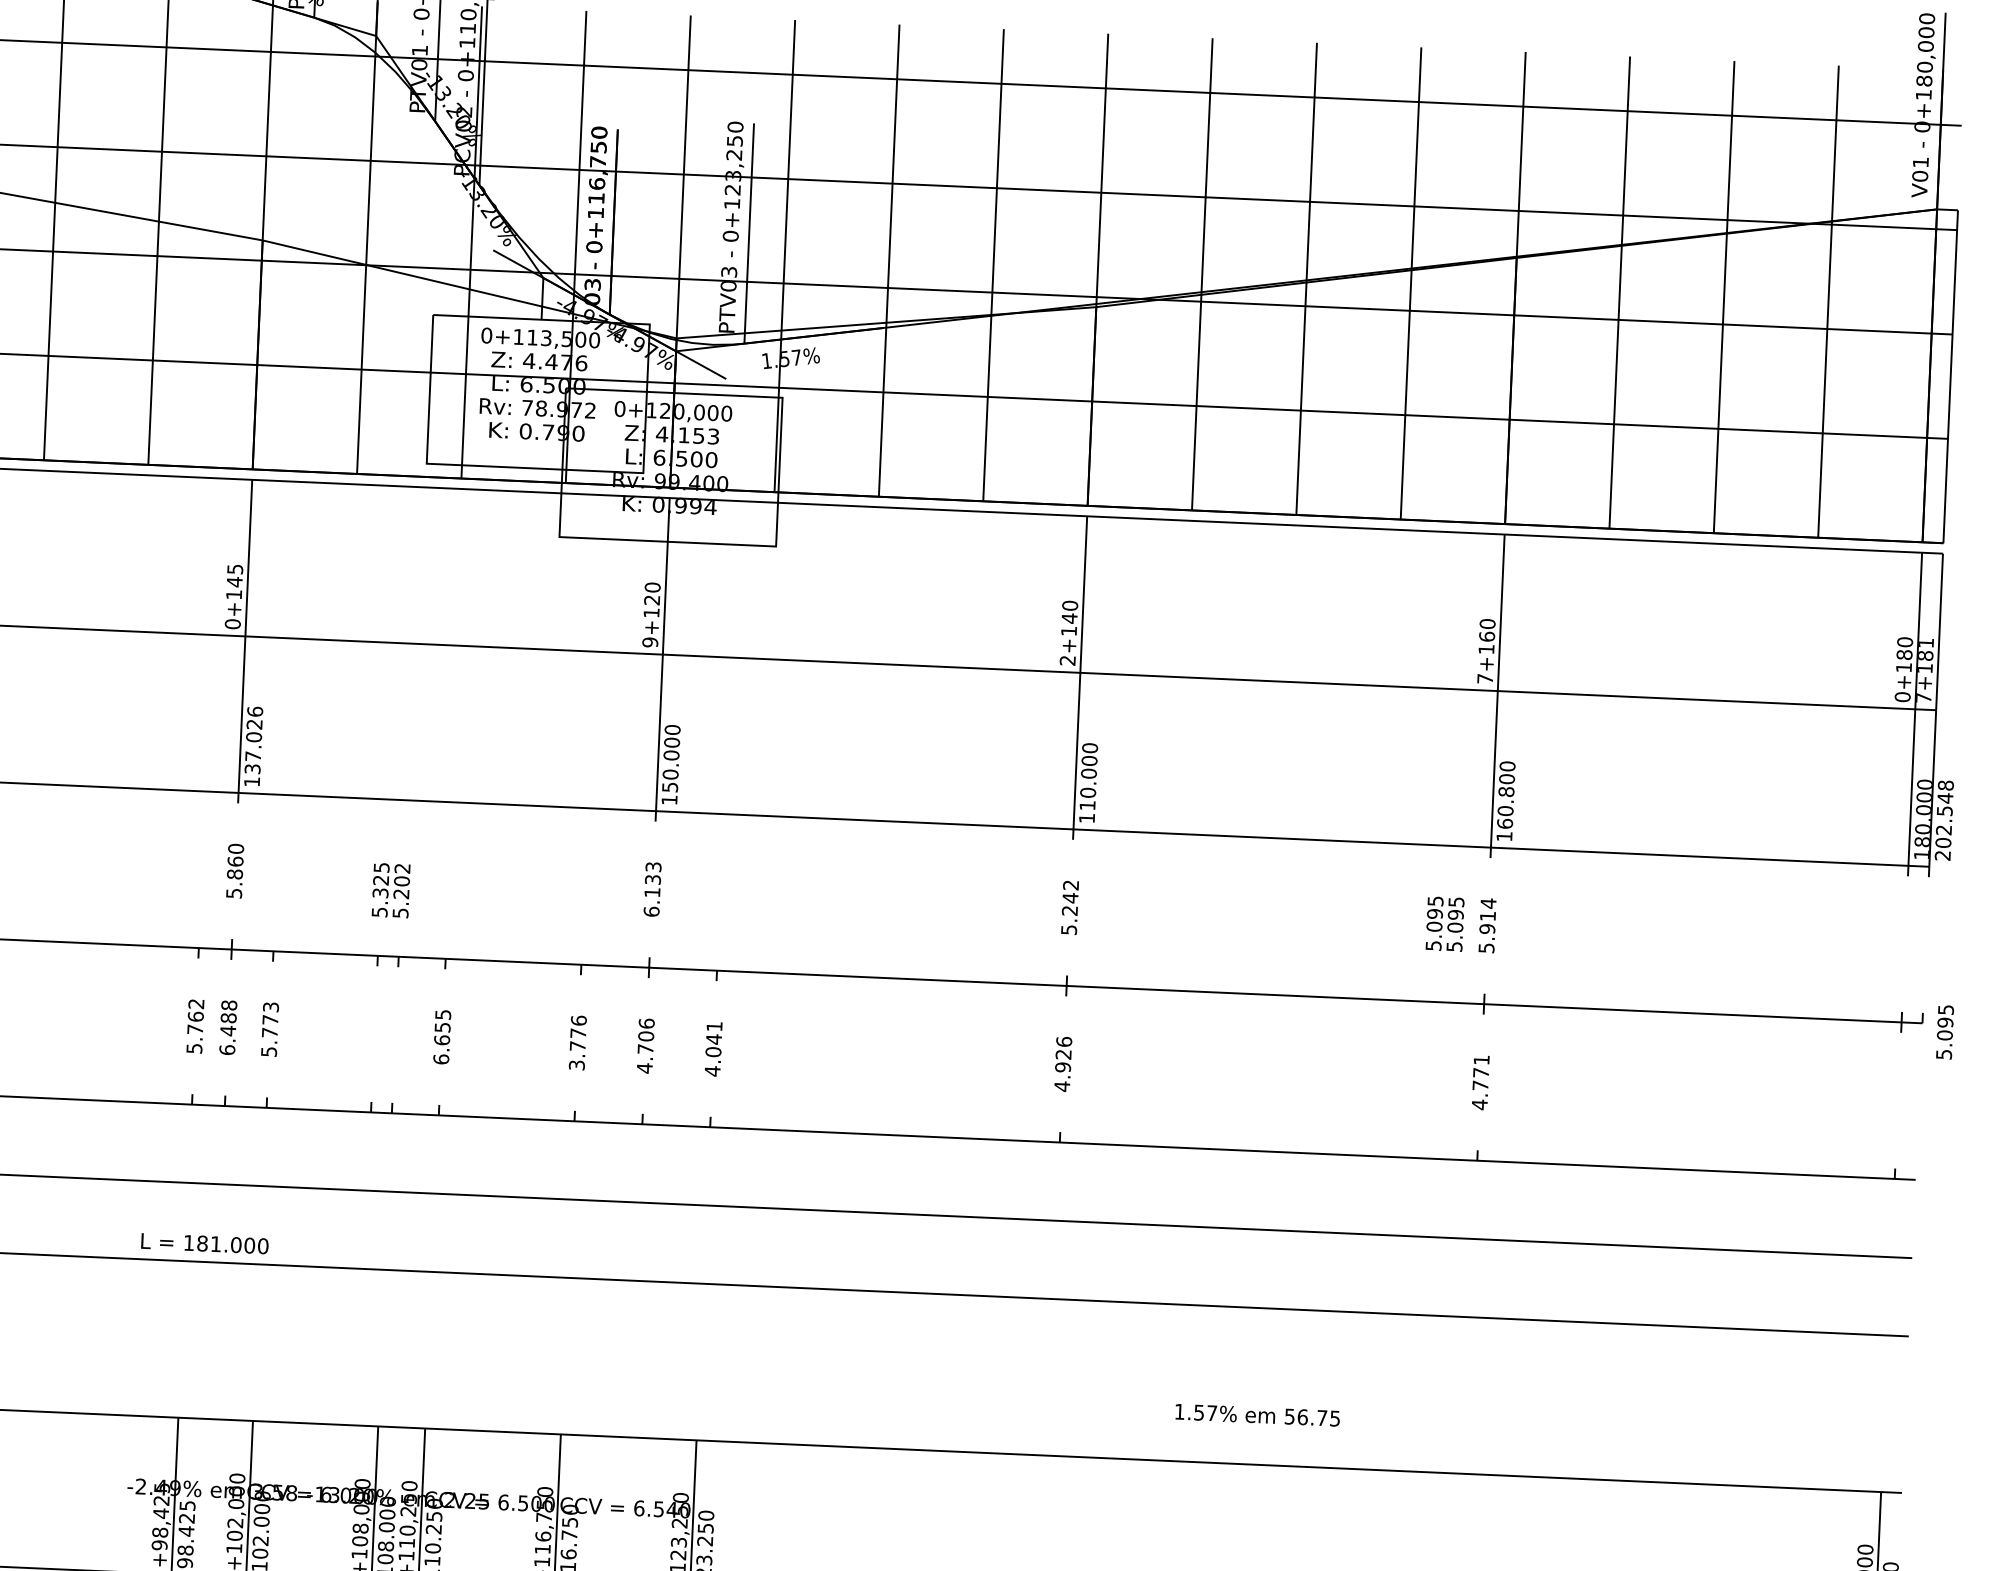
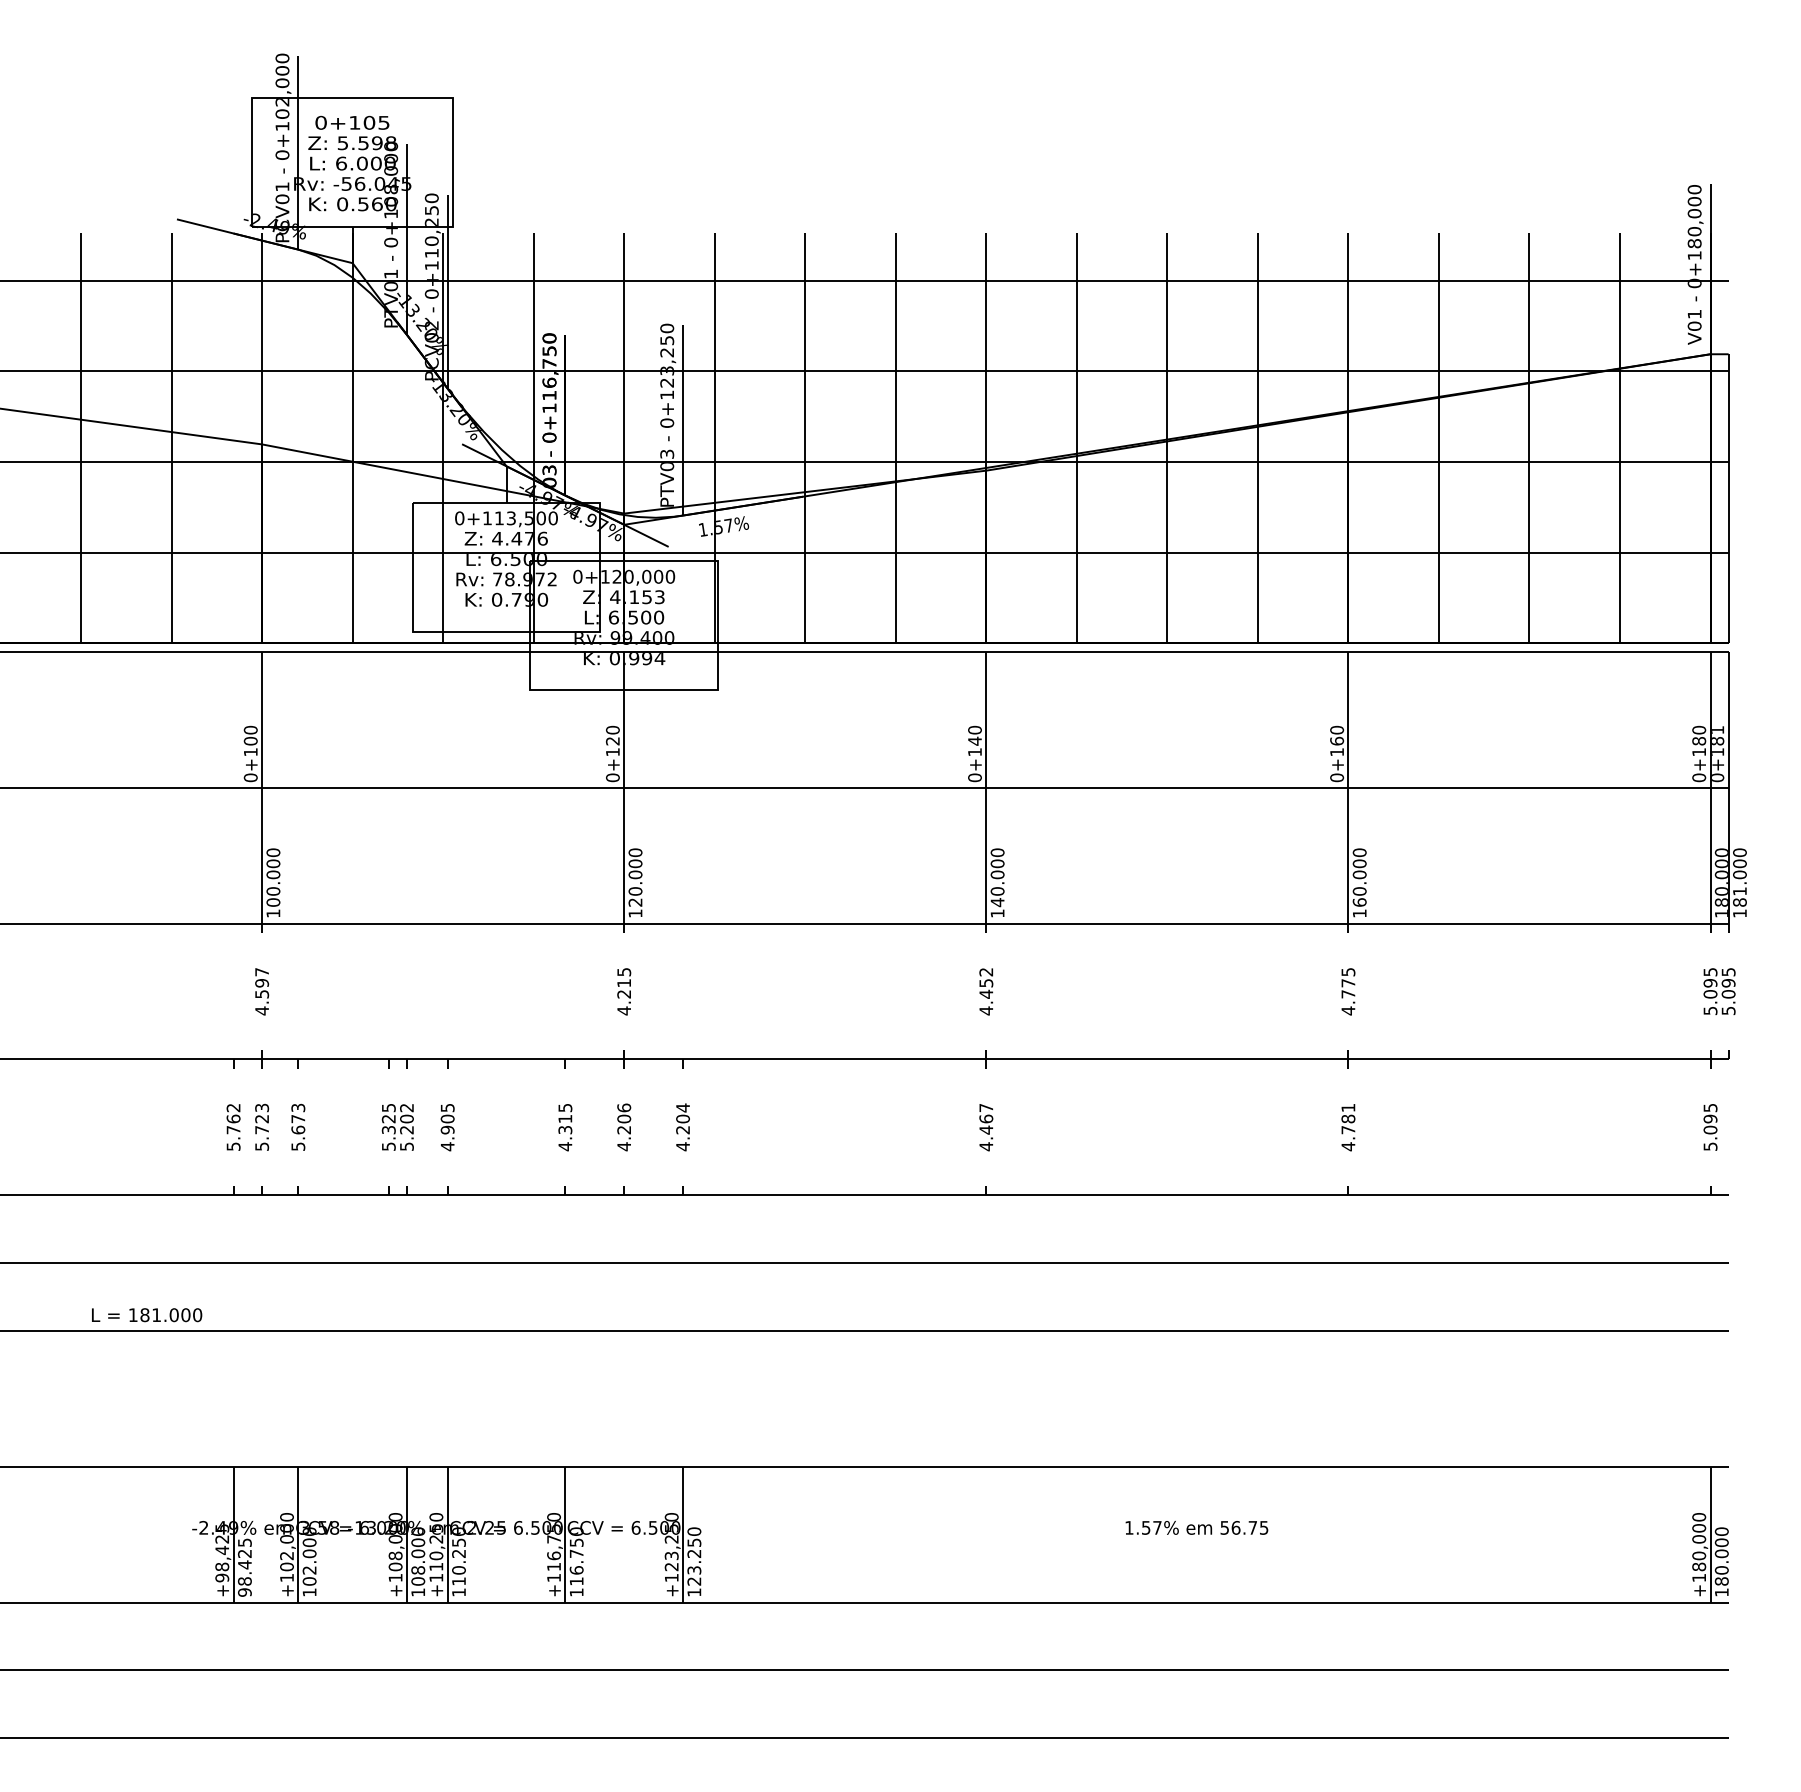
text: (234, 575) -> (250, 735), 0+145 -> 0+100
text: (649, 642) -> (612, 777), 9+120 -> 0+120
text: (1067, 660) -> (974, 777), 2+140 -> 0+140
text: (1485, 678) -> (1337, 777), 7+160 -> 0+160
text: (1924, 697) -> (1718, 777), 7+181 -> 0+181
text: (254, 740) -> (273, 877), 137.026 -> 100.000
text: (670, 787) -> (635, 902), 150.000 -> 120.000
text: (1506, 791) -> (1359, 874), 160.800 -> 160.000
text: (1087, 805) -> (997, 902), 110.000 -> 140.000
text: (1943, 819) -> (1739, 882), 202.548 -> 181.000
text: (235, 871) -> (262, 991), 5.860 -> 4.597
text: (652, 889) -> (624, 991), 6.133 -> 4.215
text: (390, 890) -> (397, 1127), moved
text: (1070, 913) -> (986, 996), 5.242 -> 4.452
text: (1444, 923) -> (1719, 991), moved
text: (1487, 925) -> (1348, 991), 5.914 -> 4.775
text: (228, 1026) -> (262, 1126), 6.488 -> 5.723
text: (270, 1032) -> (298, 1129), 5.773 -> 5.673
text: (1945, 1032) -> (1710, 1127), moved
text: (713, 1038) -> (682, 1118), 4.041 -> 4.204
text: (441, 1043) -> (447, 1132), 6.655 -> 4.905
text: (578, 1043) -> (565, 1127), 3.776 -> 4.315
text: (644, 1049) -> (623, 1130), 4.706 -> 4.206
text: (1063, 1054) -> (986, 1118), 4.926 -> 4.467
text: (1481, 1072) -> (1348, 1118), 4.771 -> 4.781
text: (205, 1244) -> (147, 1315), moved
text: (1257, 1414) -> (1196, 1527), moved
text: (672, 1509) -> (664, 1527), 6.540 -> 6.500

